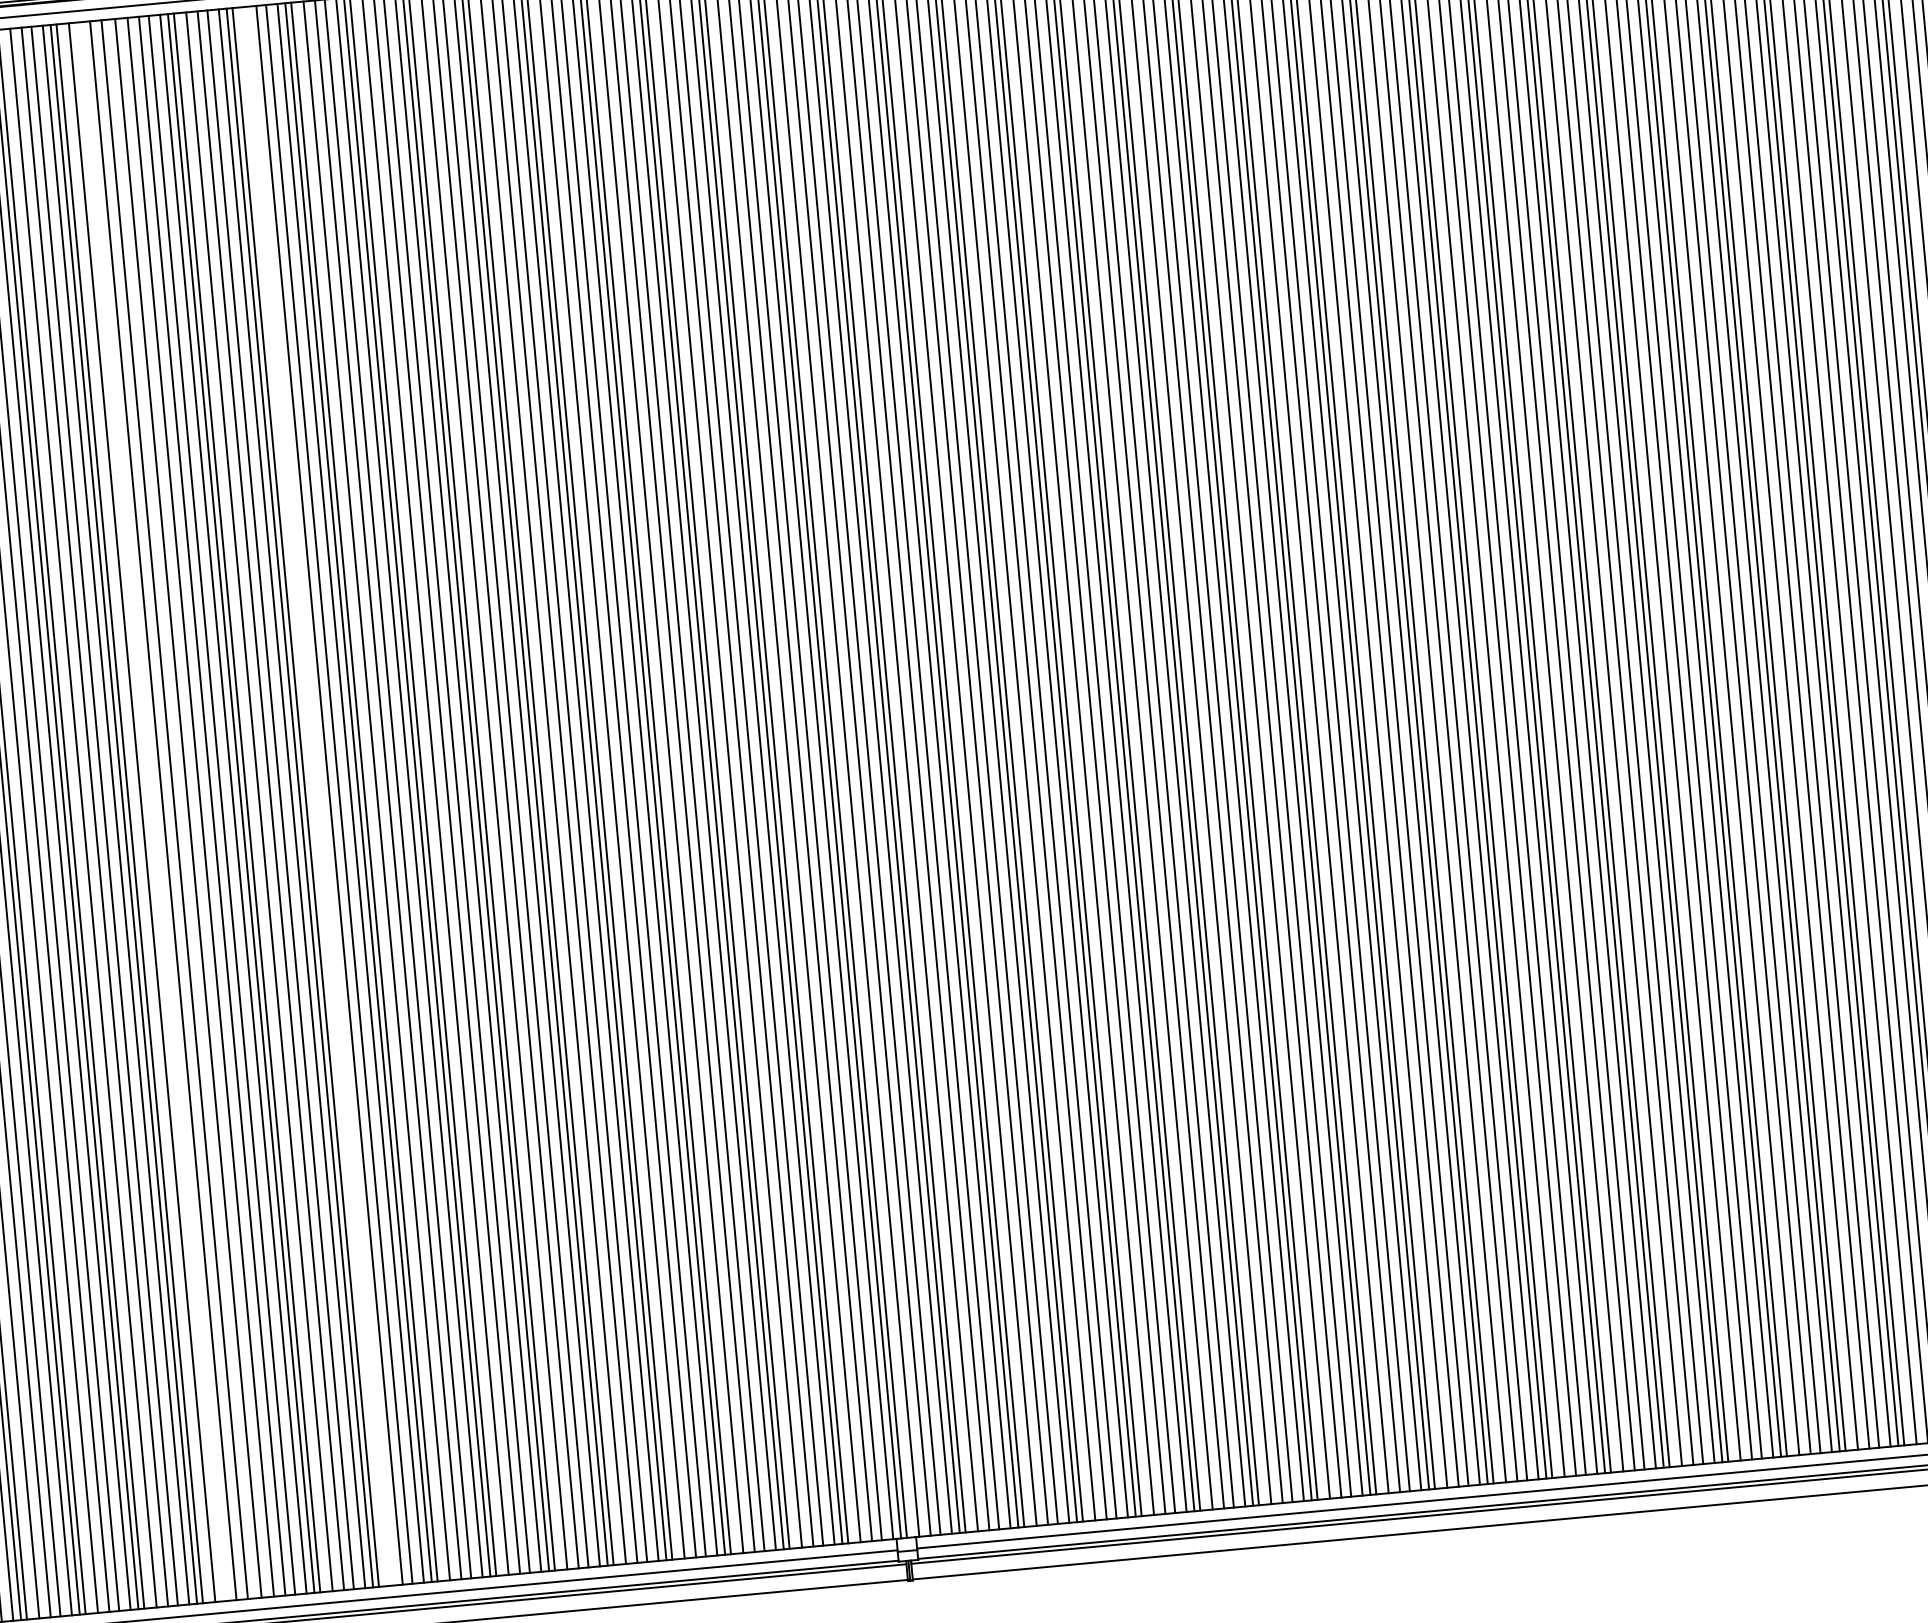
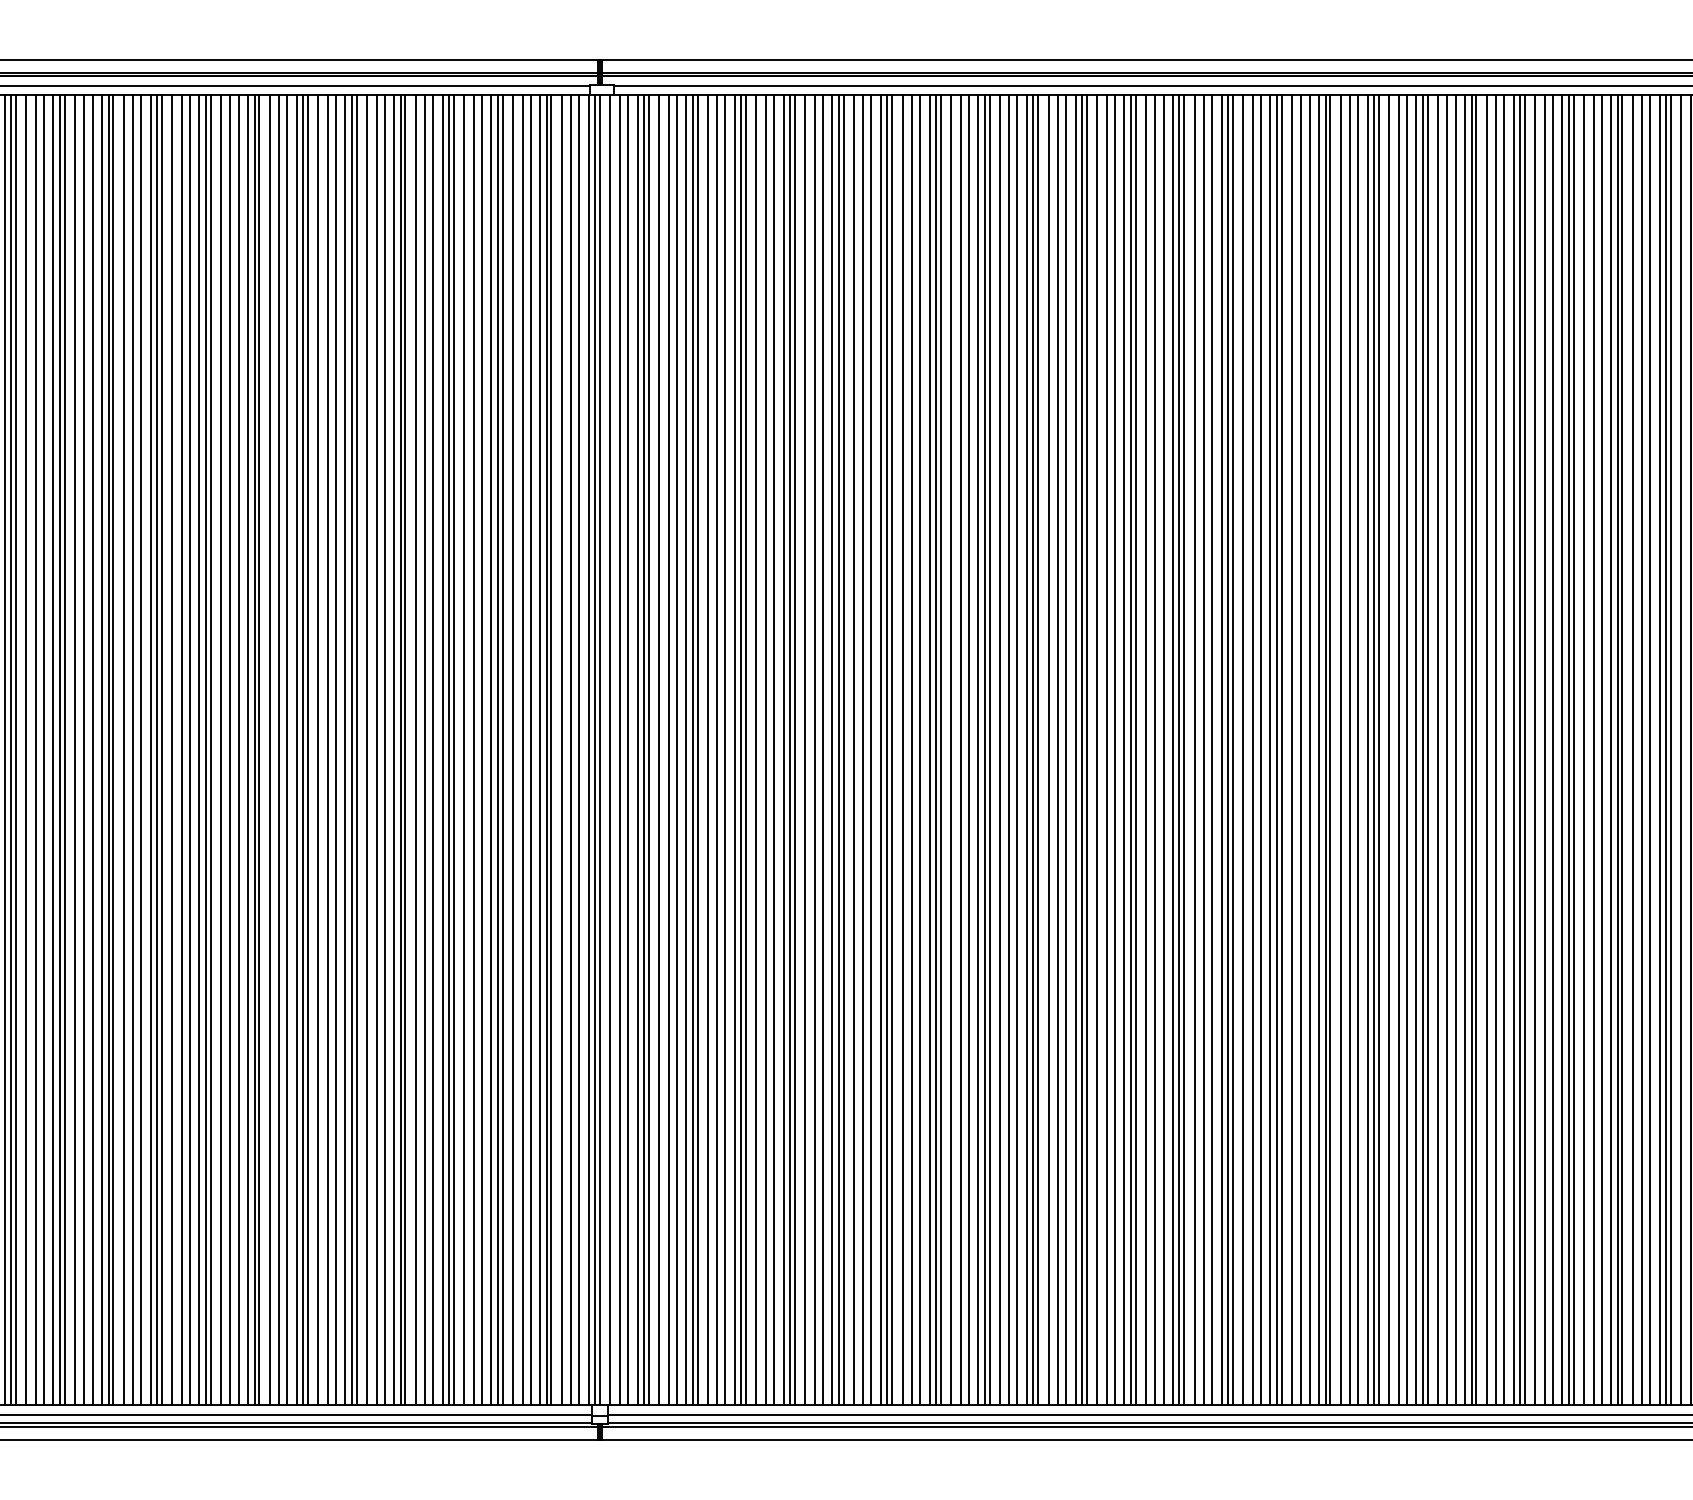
line: (318, 795) -> (172, 749), added
line: (182, 808) -> (59, 749), added
line: (153, 811) -> (35, 749), added

